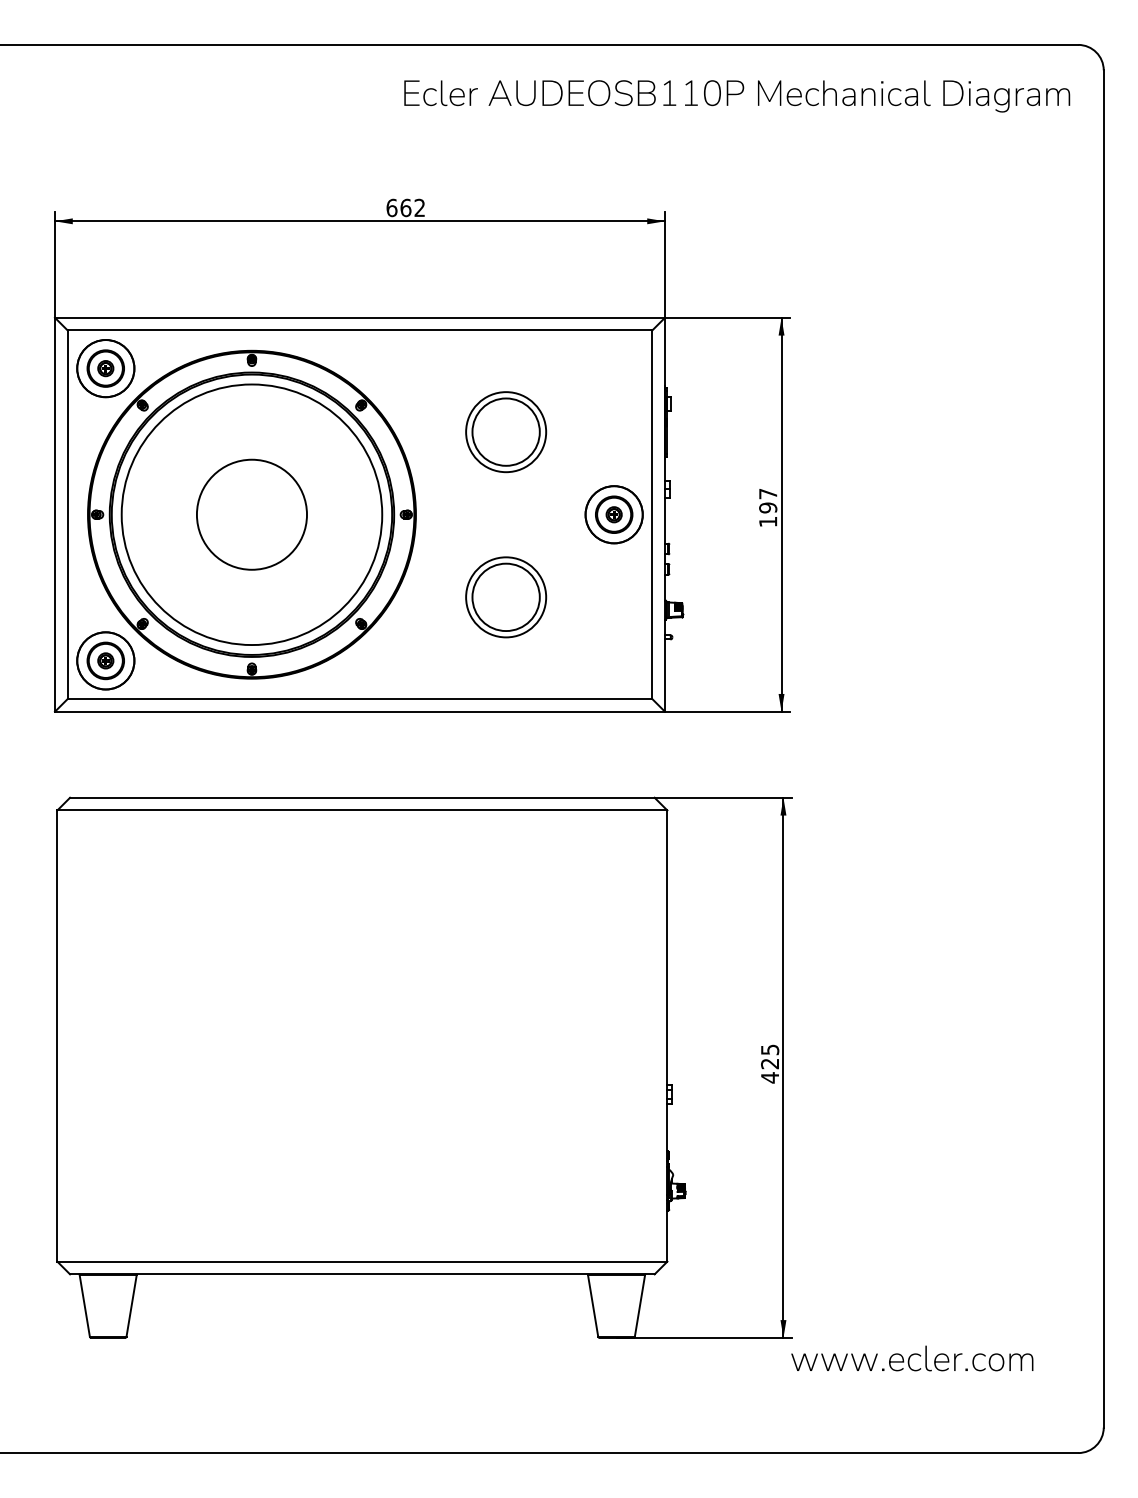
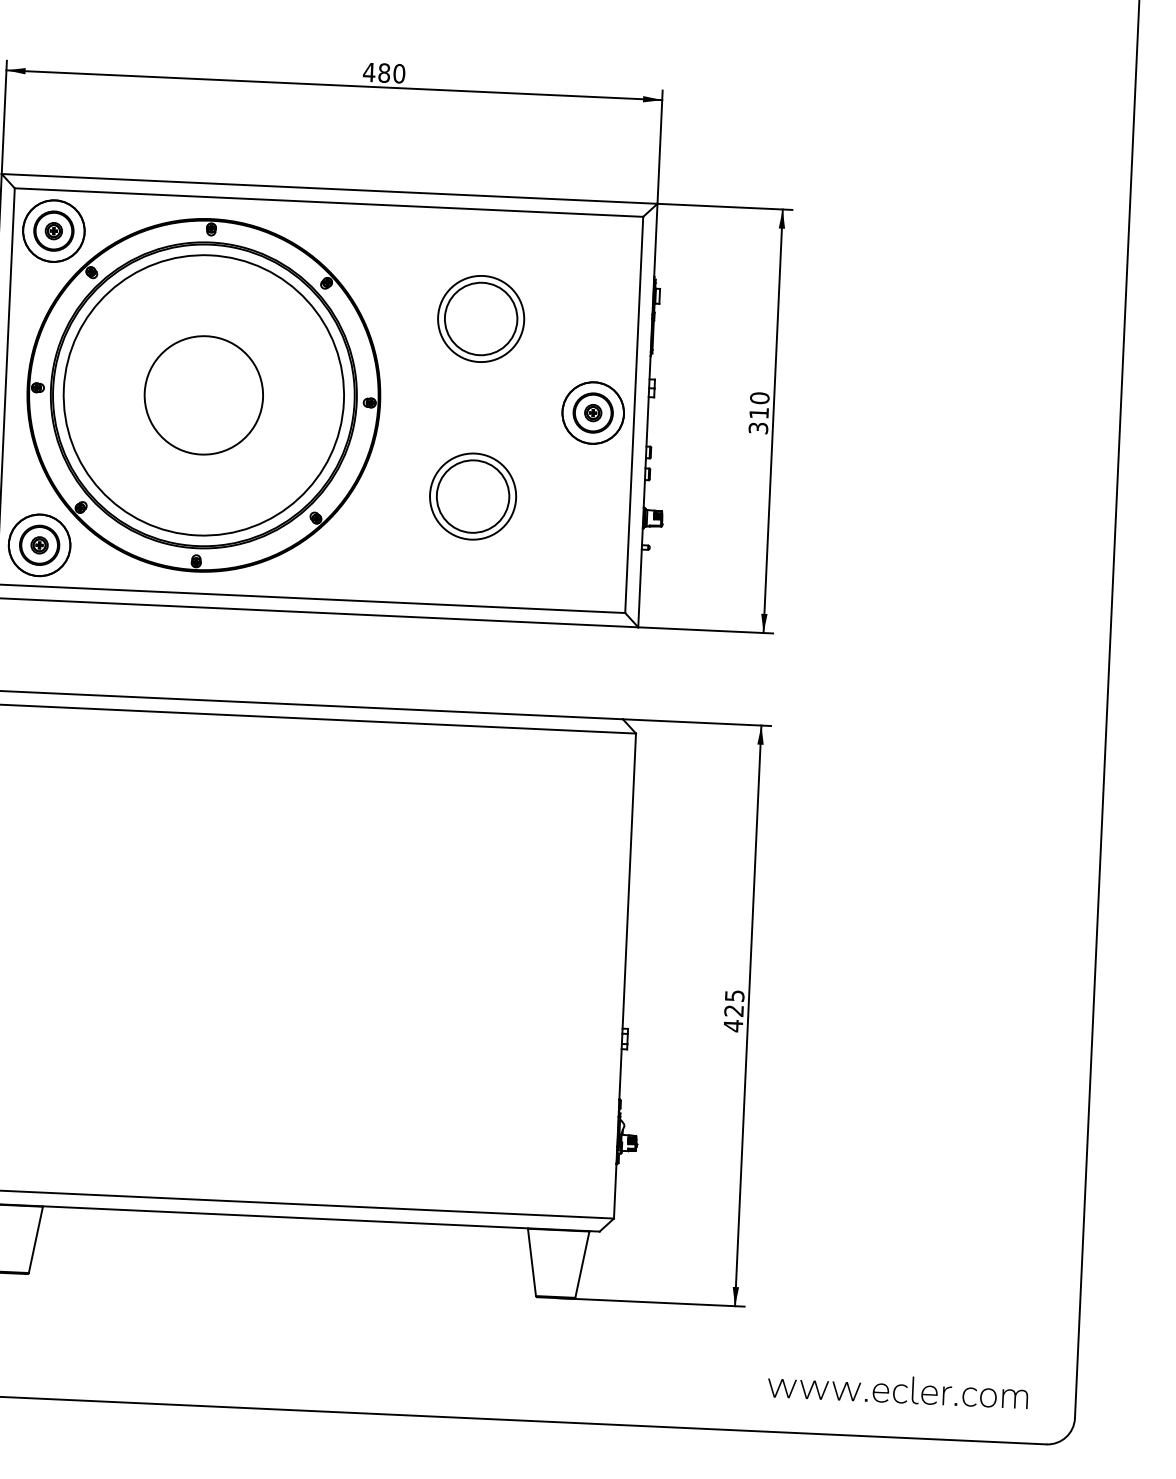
text: (405, 207) -> (383, 72), 662 -> 480
text: (768, 507) -> (759, 412), 197 -> 310
text: (912, 1358) -> (898, 1389), moved

